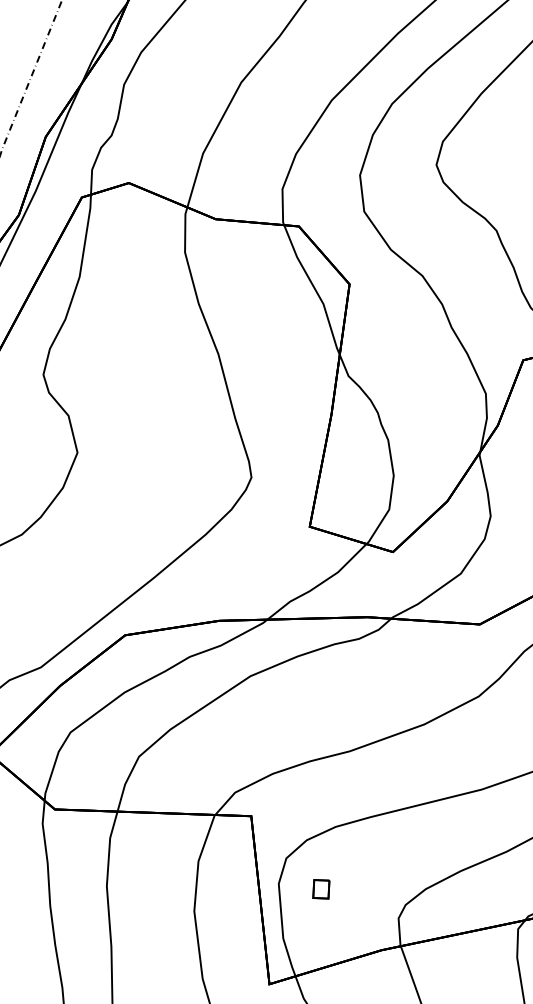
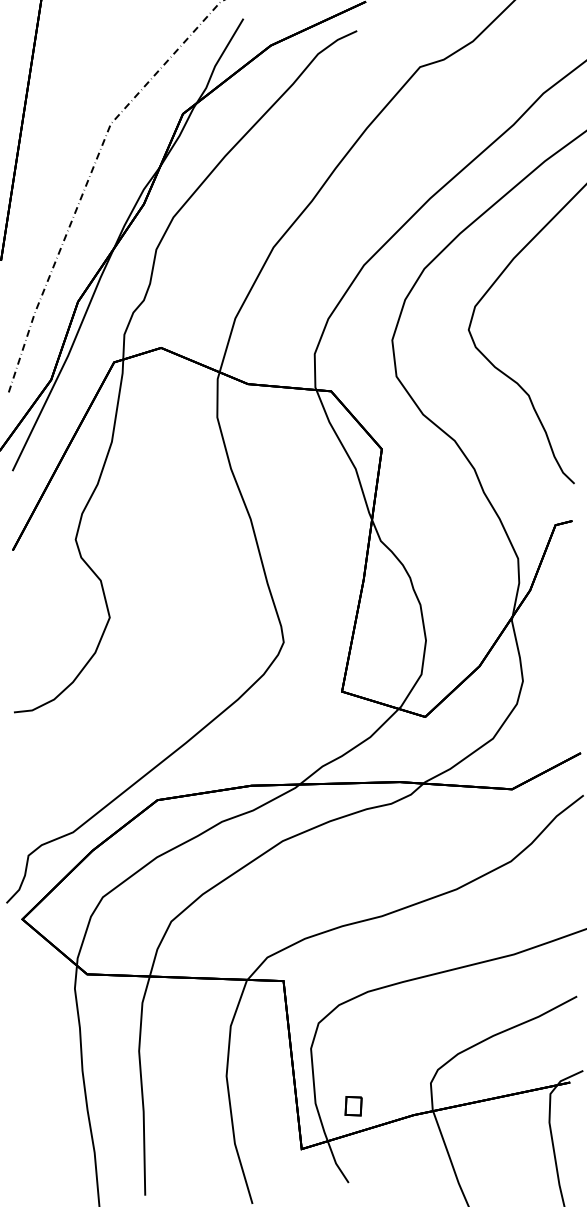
part: (321, 889) -> (353, 1106), moved

